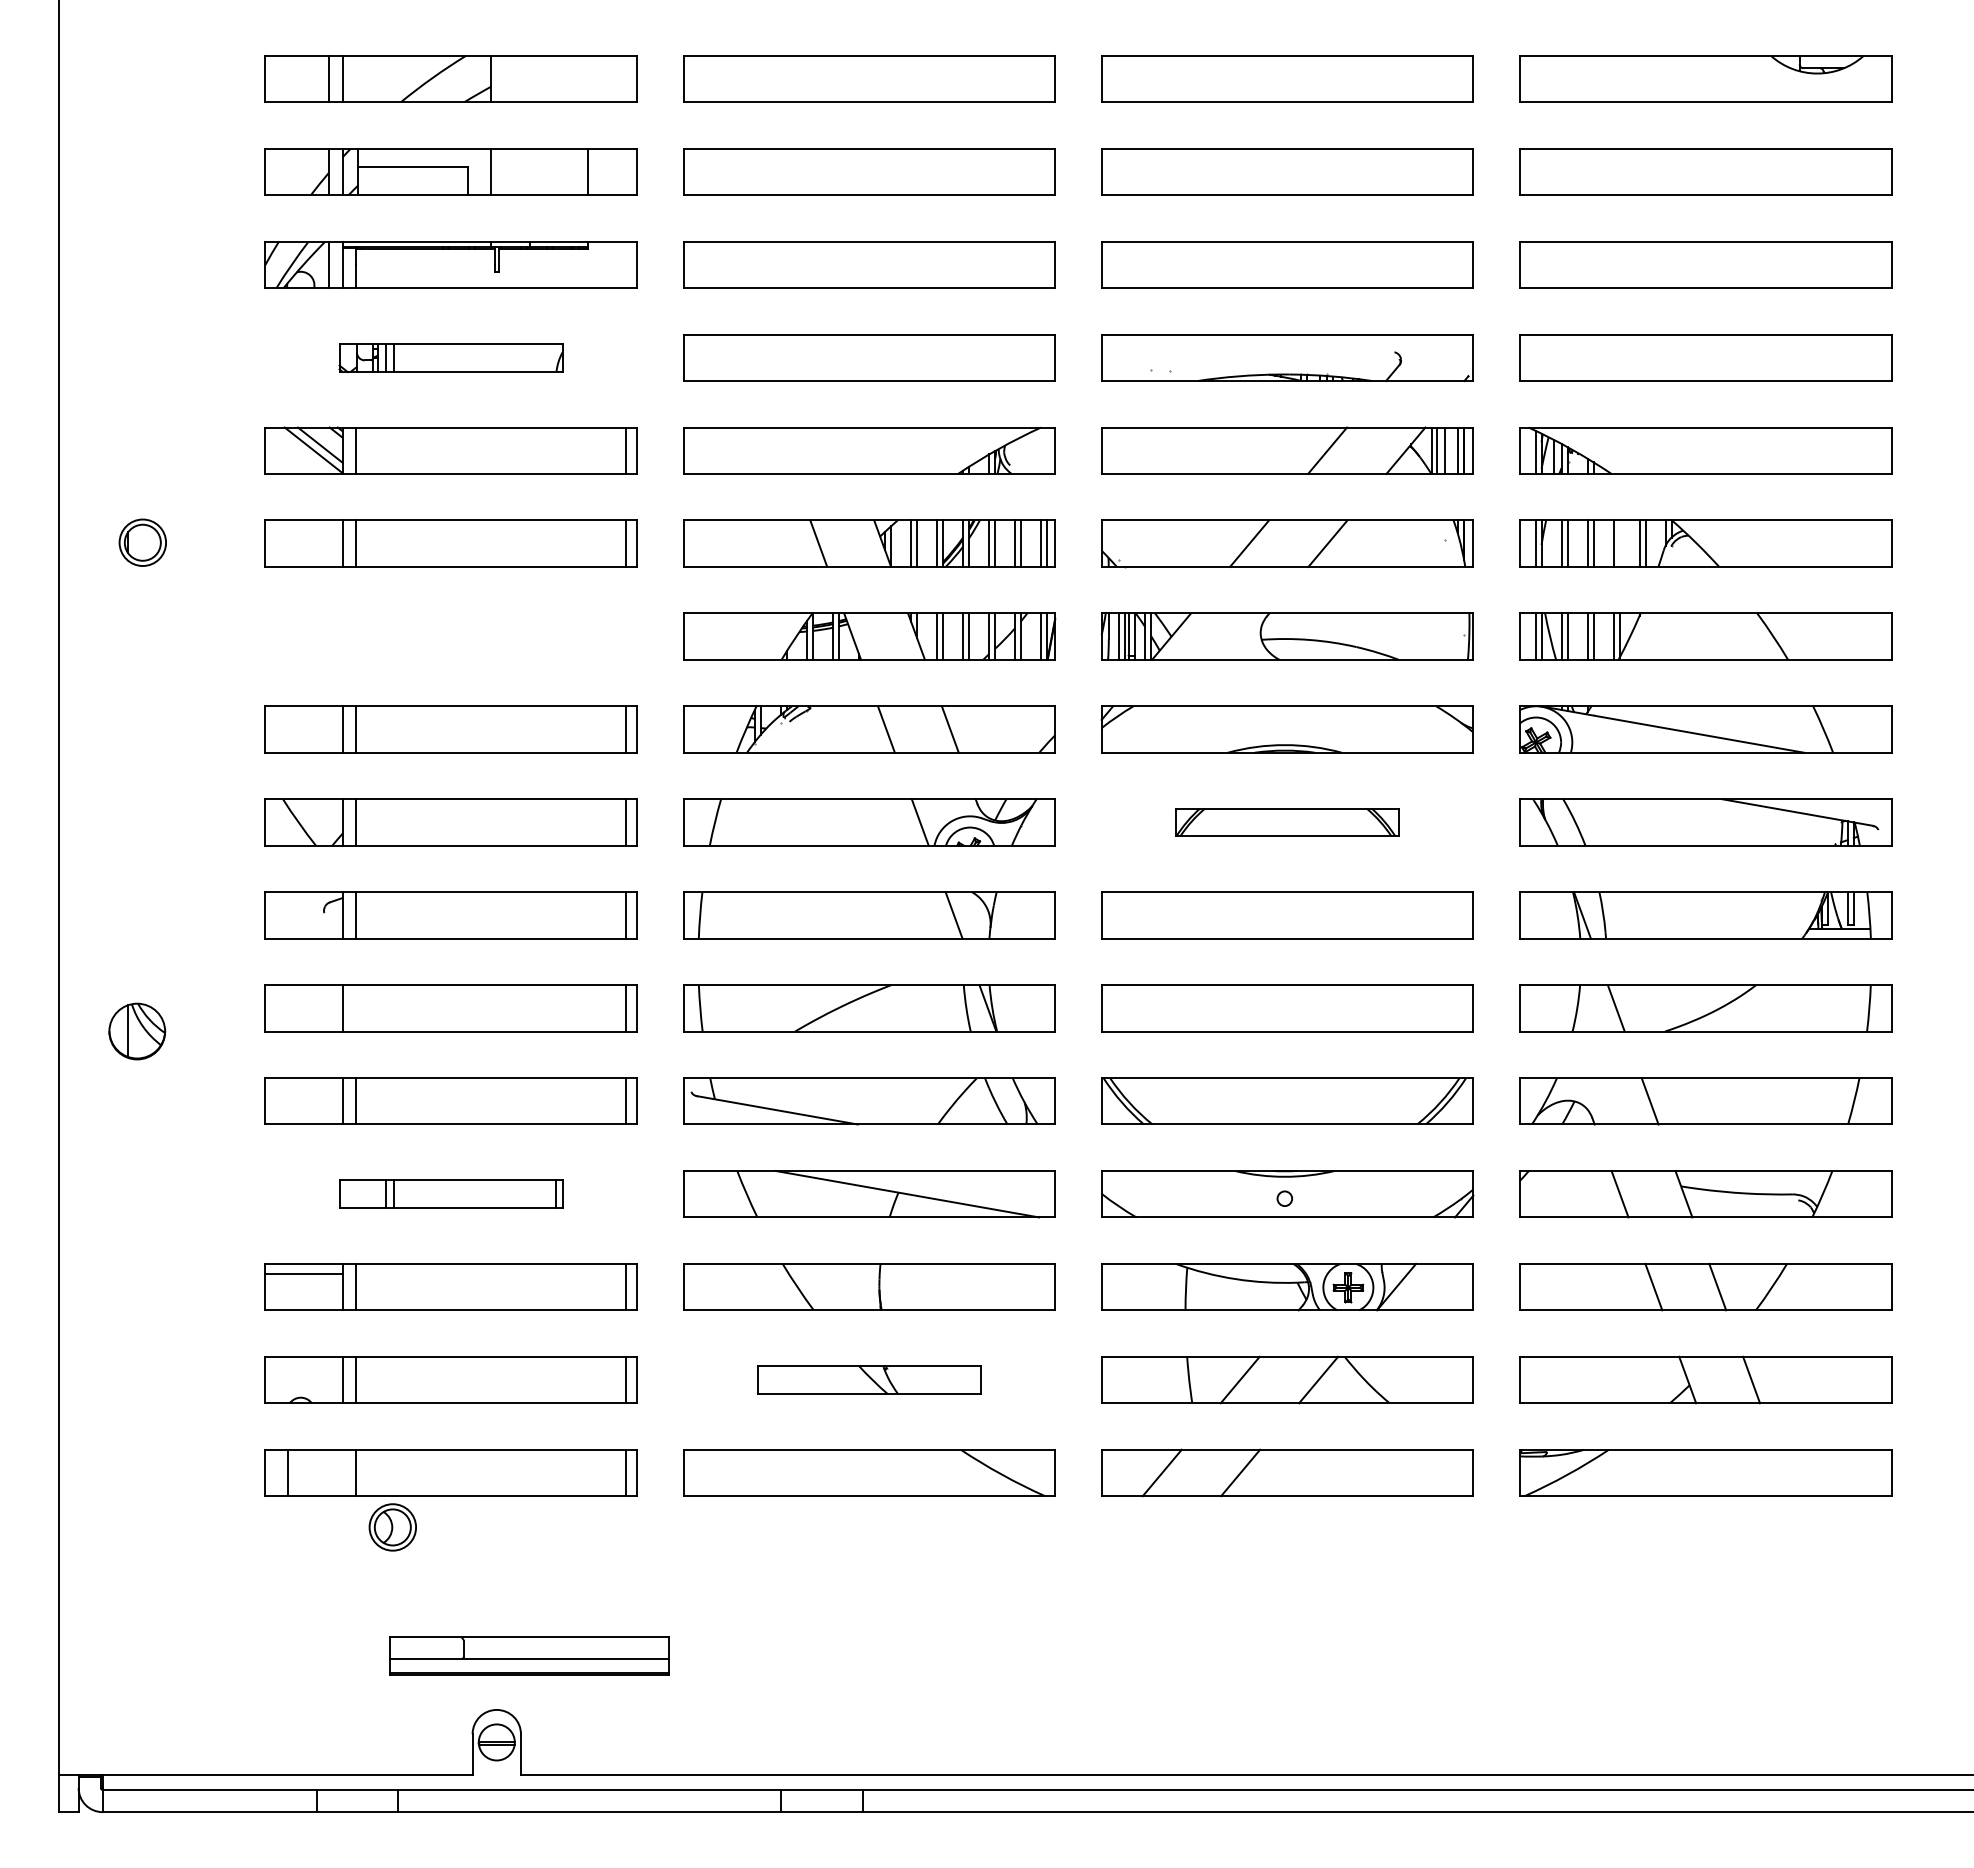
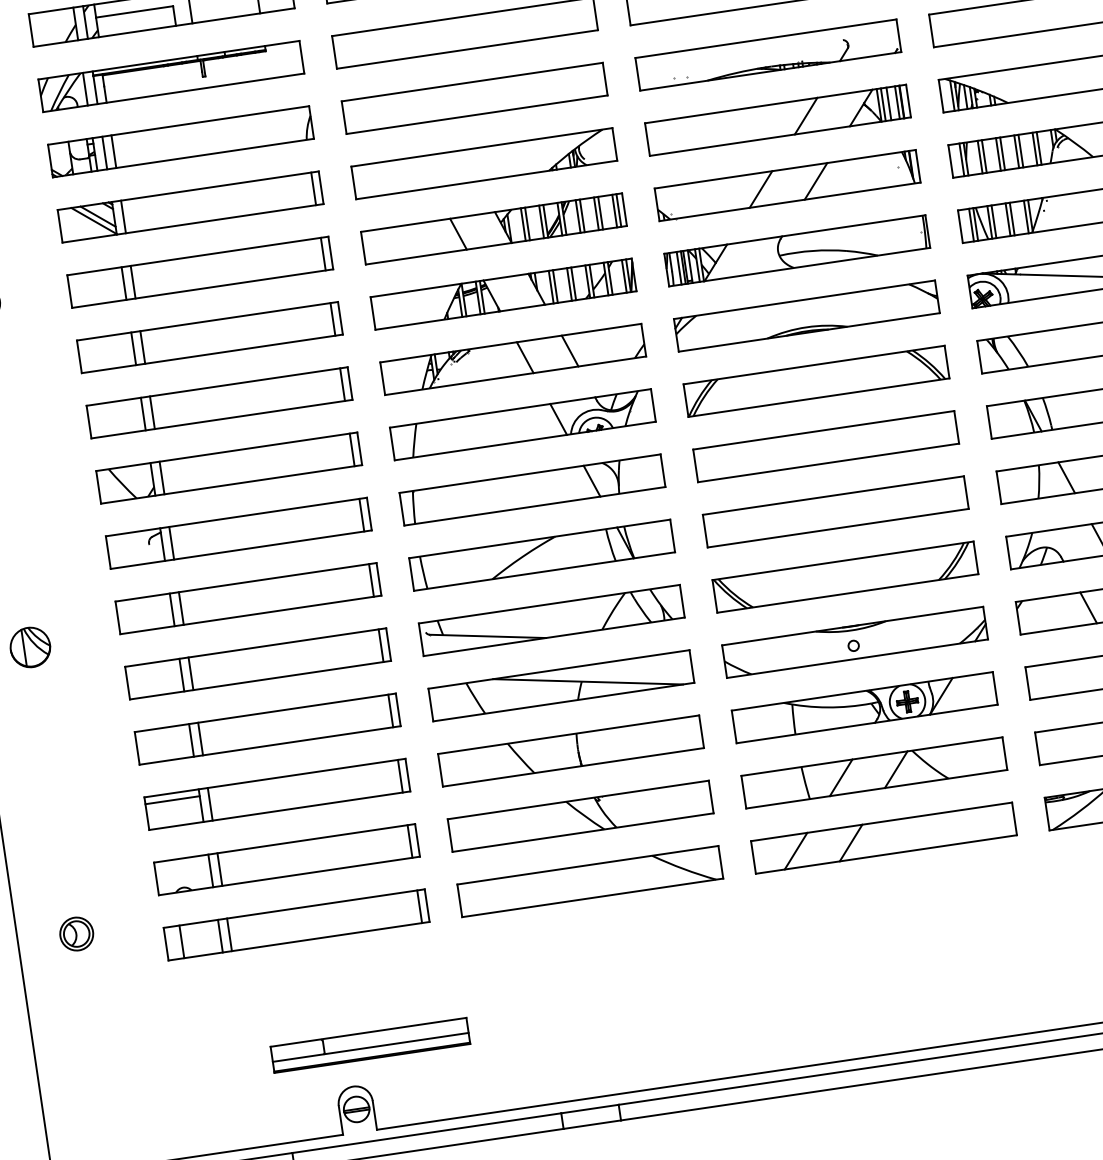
part: (450, 358) -> (180, 142), size x1.67
line: (1619, 543) -> (1020, 151), added
part: (450, 636) -> (209, 337), added
part: (1287, 822) -> (816, 381), size x1.67
line: (355, 1008) -> (181, 608), added
part: (450, 1193) -> (267, 728), size x1.67
part: (869, 1379) -> (580, 815), size x1.67
line: (342, 1472) -> (220, 935), added
part: (392, 1527) -> (76, 934), moved

